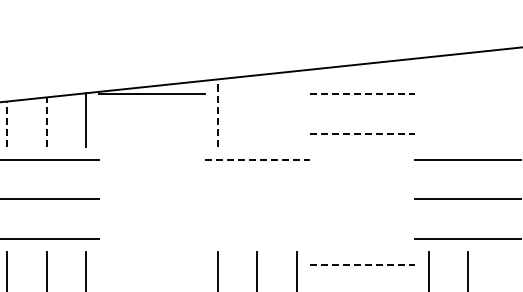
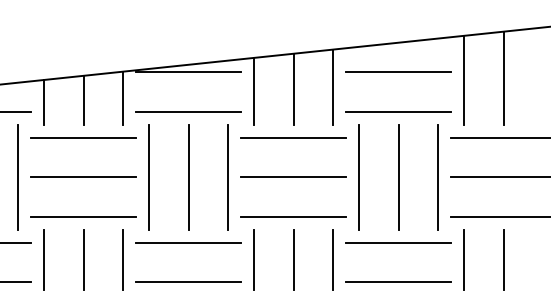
line: (363, 94) -> (399, 72), dashed -> solid
line: (467, 99) -> (503, 77), added
line: (428, 101) -> (464, 79), added
line: (297, 108) -> (333, 86), added
line: (257, 110) -> (293, 88), added
line: (217, 113) -> (254, 91), dashed -> solid
line: (46, 122) -> (83, 100), dashed -> solid
line: (7, 123) -> (44, 101), dashed -> solid
line: (151, 133) -> (188, 111), added
line: (363, 133) -> (399, 111), dashed -> solid
line: (258, 160) -> (294, 138), dashed -> solid
line: (112, 198) -> (149, 176), added
line: (151, 198) -> (188, 176), added
line: (191, 198) -> (228, 176), added
line: (323, 198) -> (359, 176), added
line: (402, 198) -> (438, 176), added
line: (257, 199) -> (293, 177), added
line: (362, 199) -> (398, 177), added
line: (257, 238) -> (293, 216), added
line: (151, 265) -> (188, 243), added
line: (363, 265) -> (399, 243), dashed -> solid

